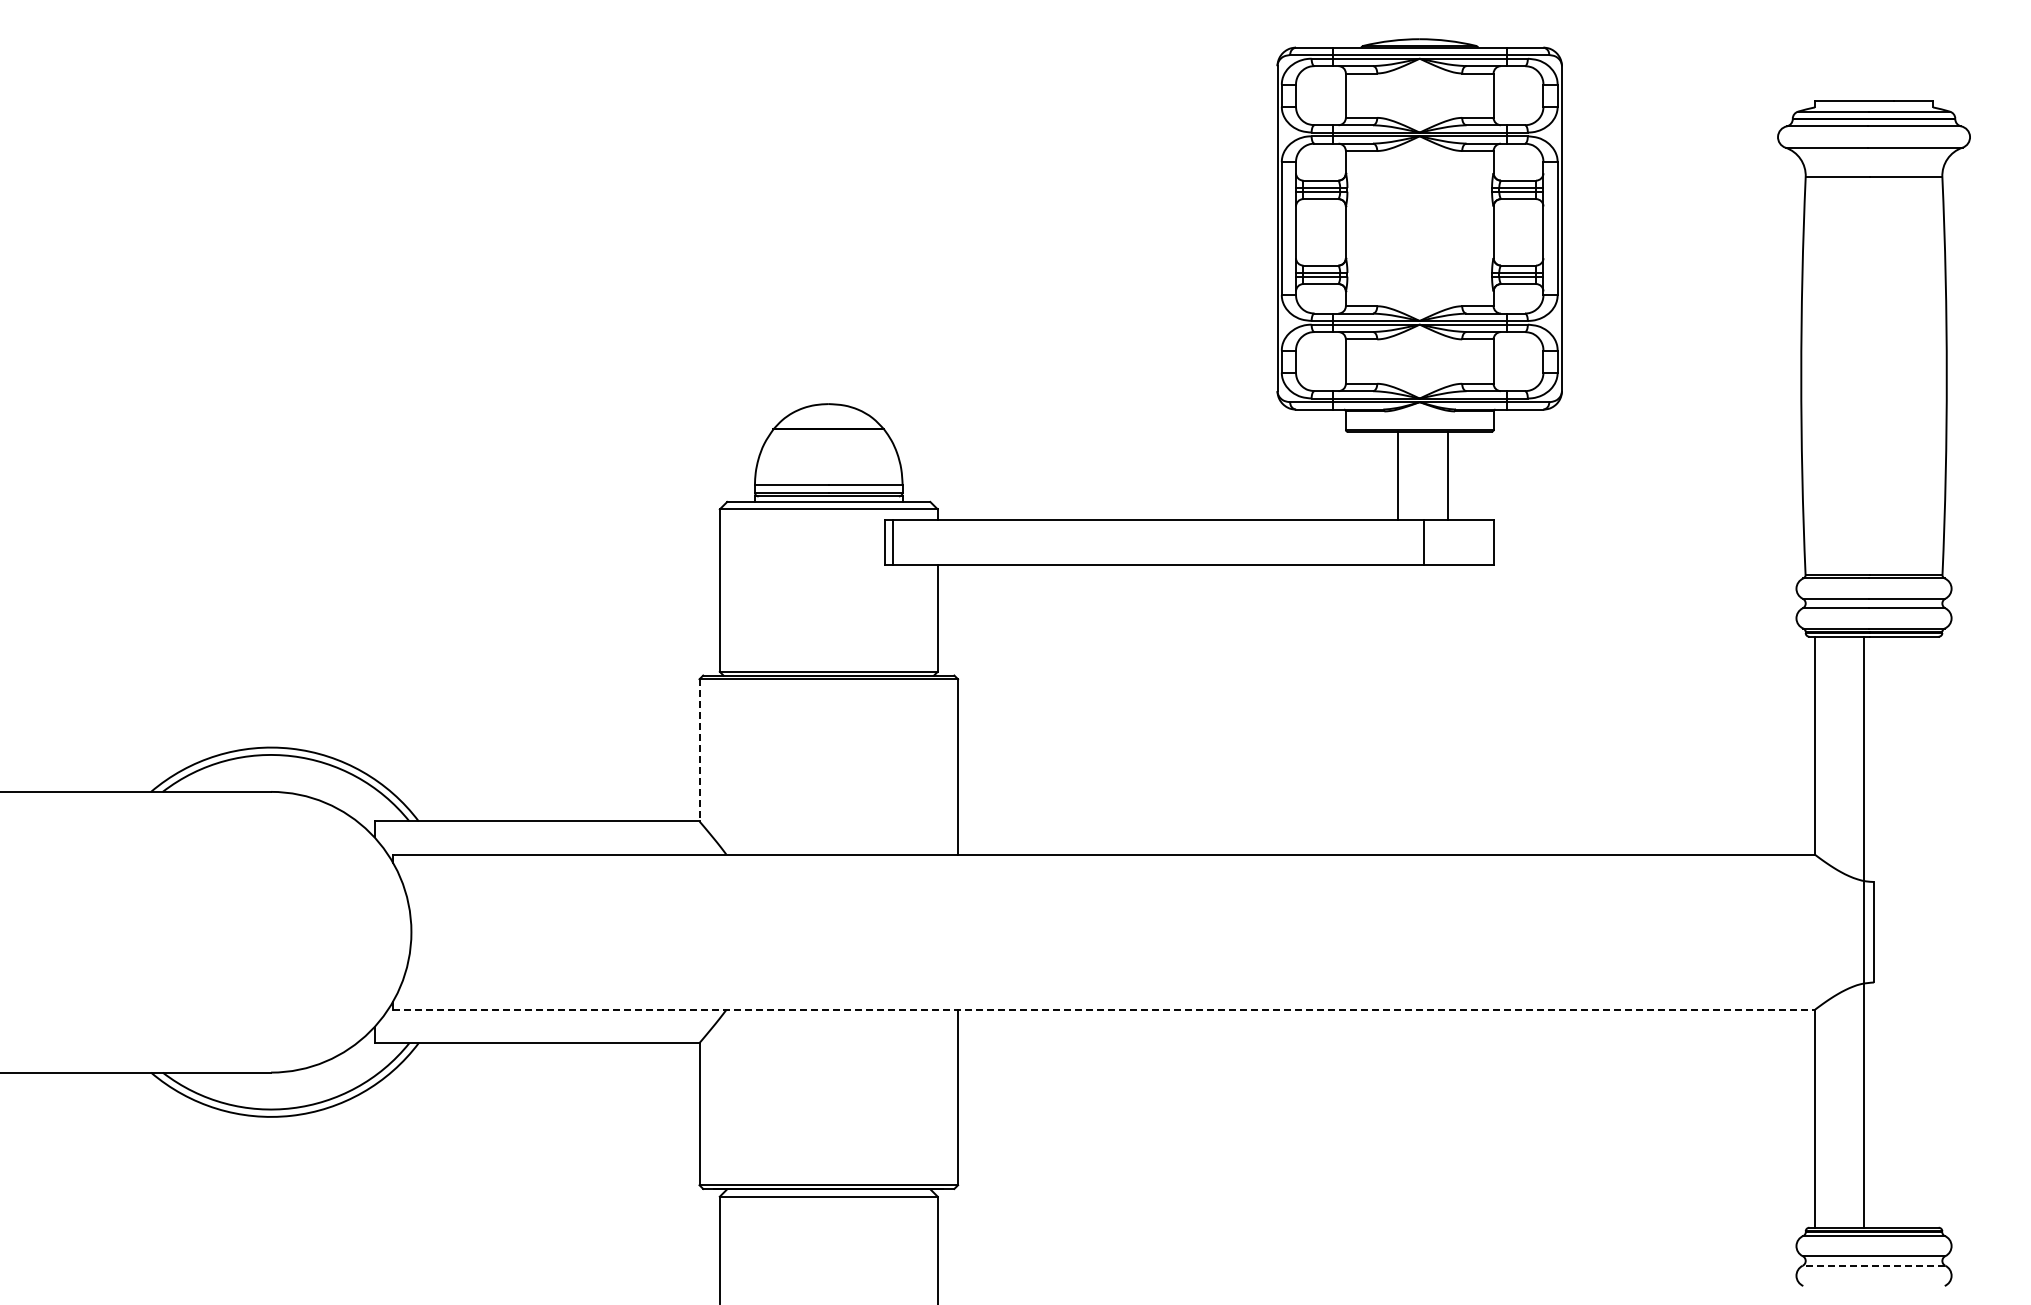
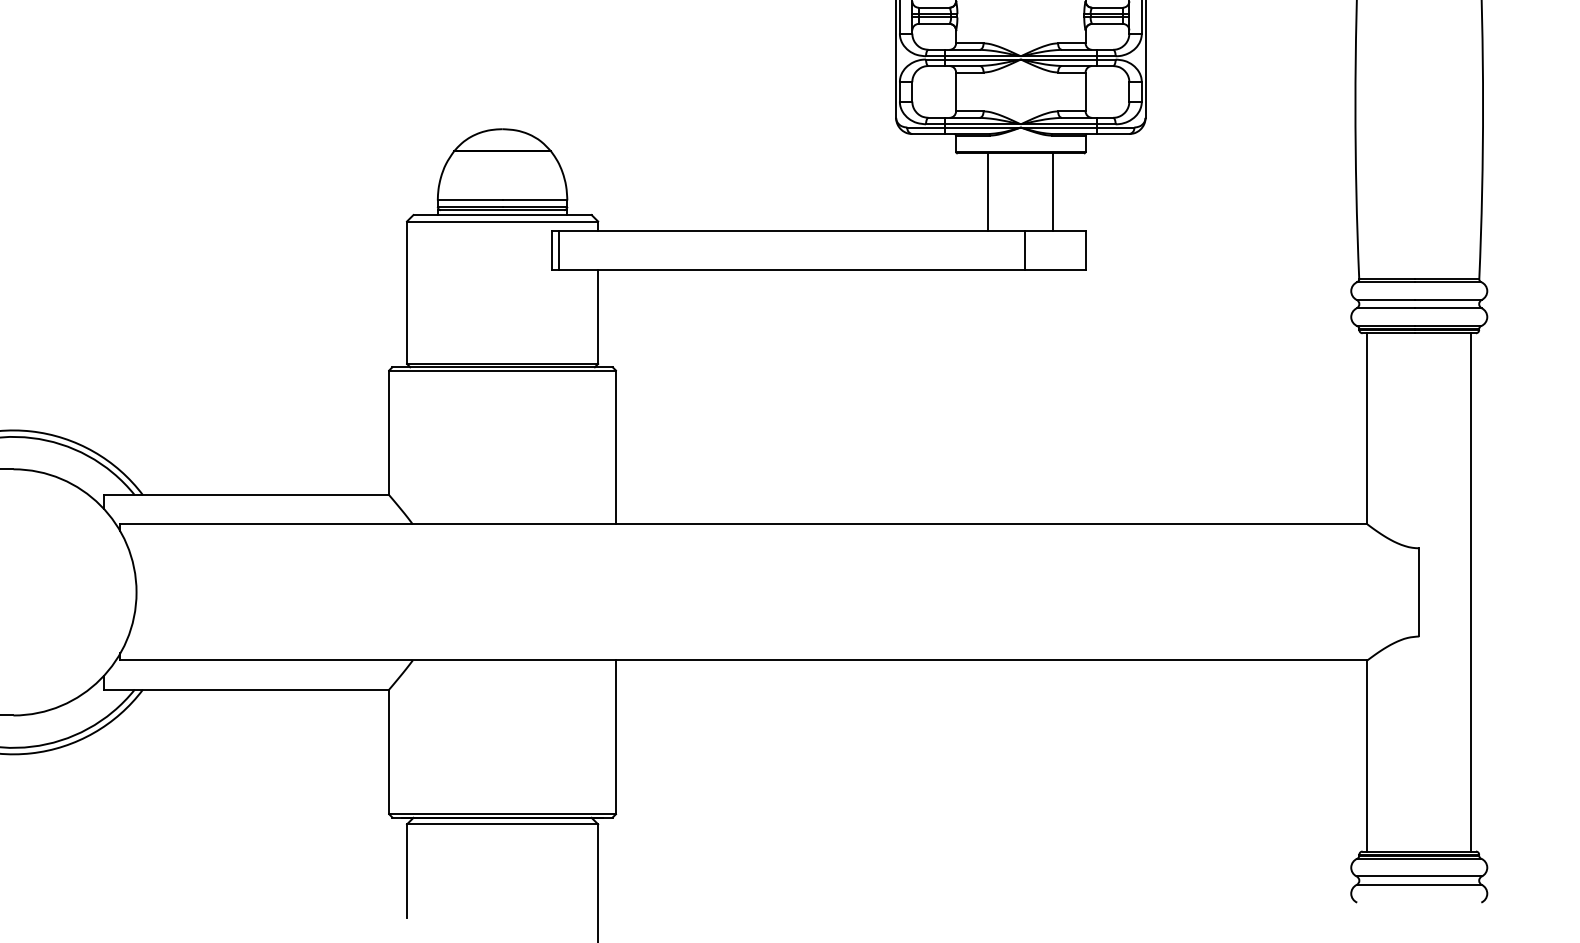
line: (1397, 475) -> (1053, 191), moved
line: (1447, 475) -> (988, 191), moved
line: (699, 750) -> (389, 433), dashed -> solid
line: (1864, 931) -> (1471, 591), moved
line: (1103, 1009) -> (743, 660), dashed -> solid
line: (1873, 1265) -> (1418, 884), dashed -> solid

